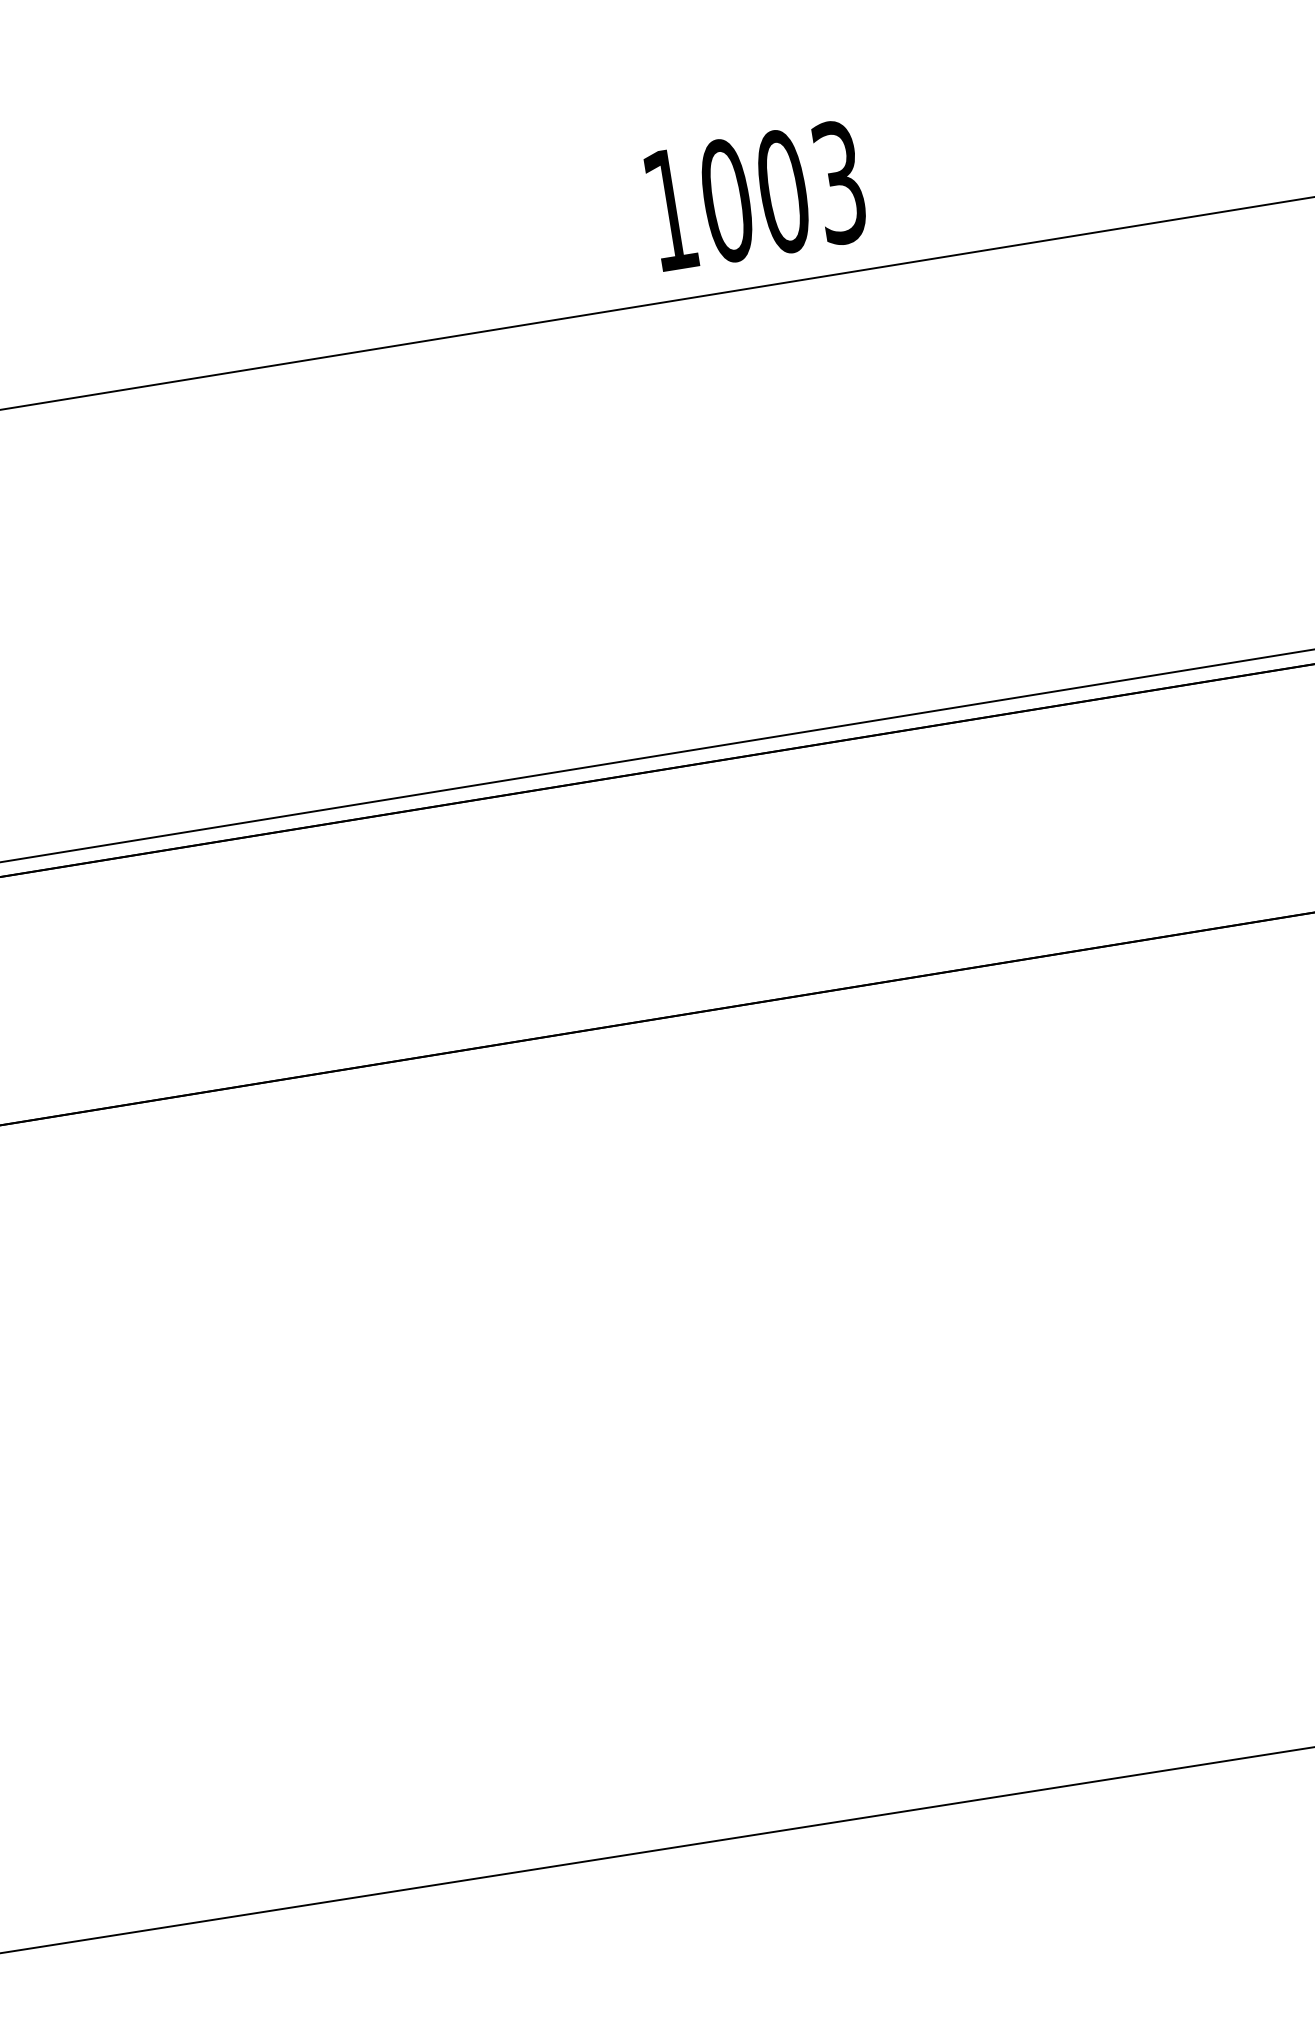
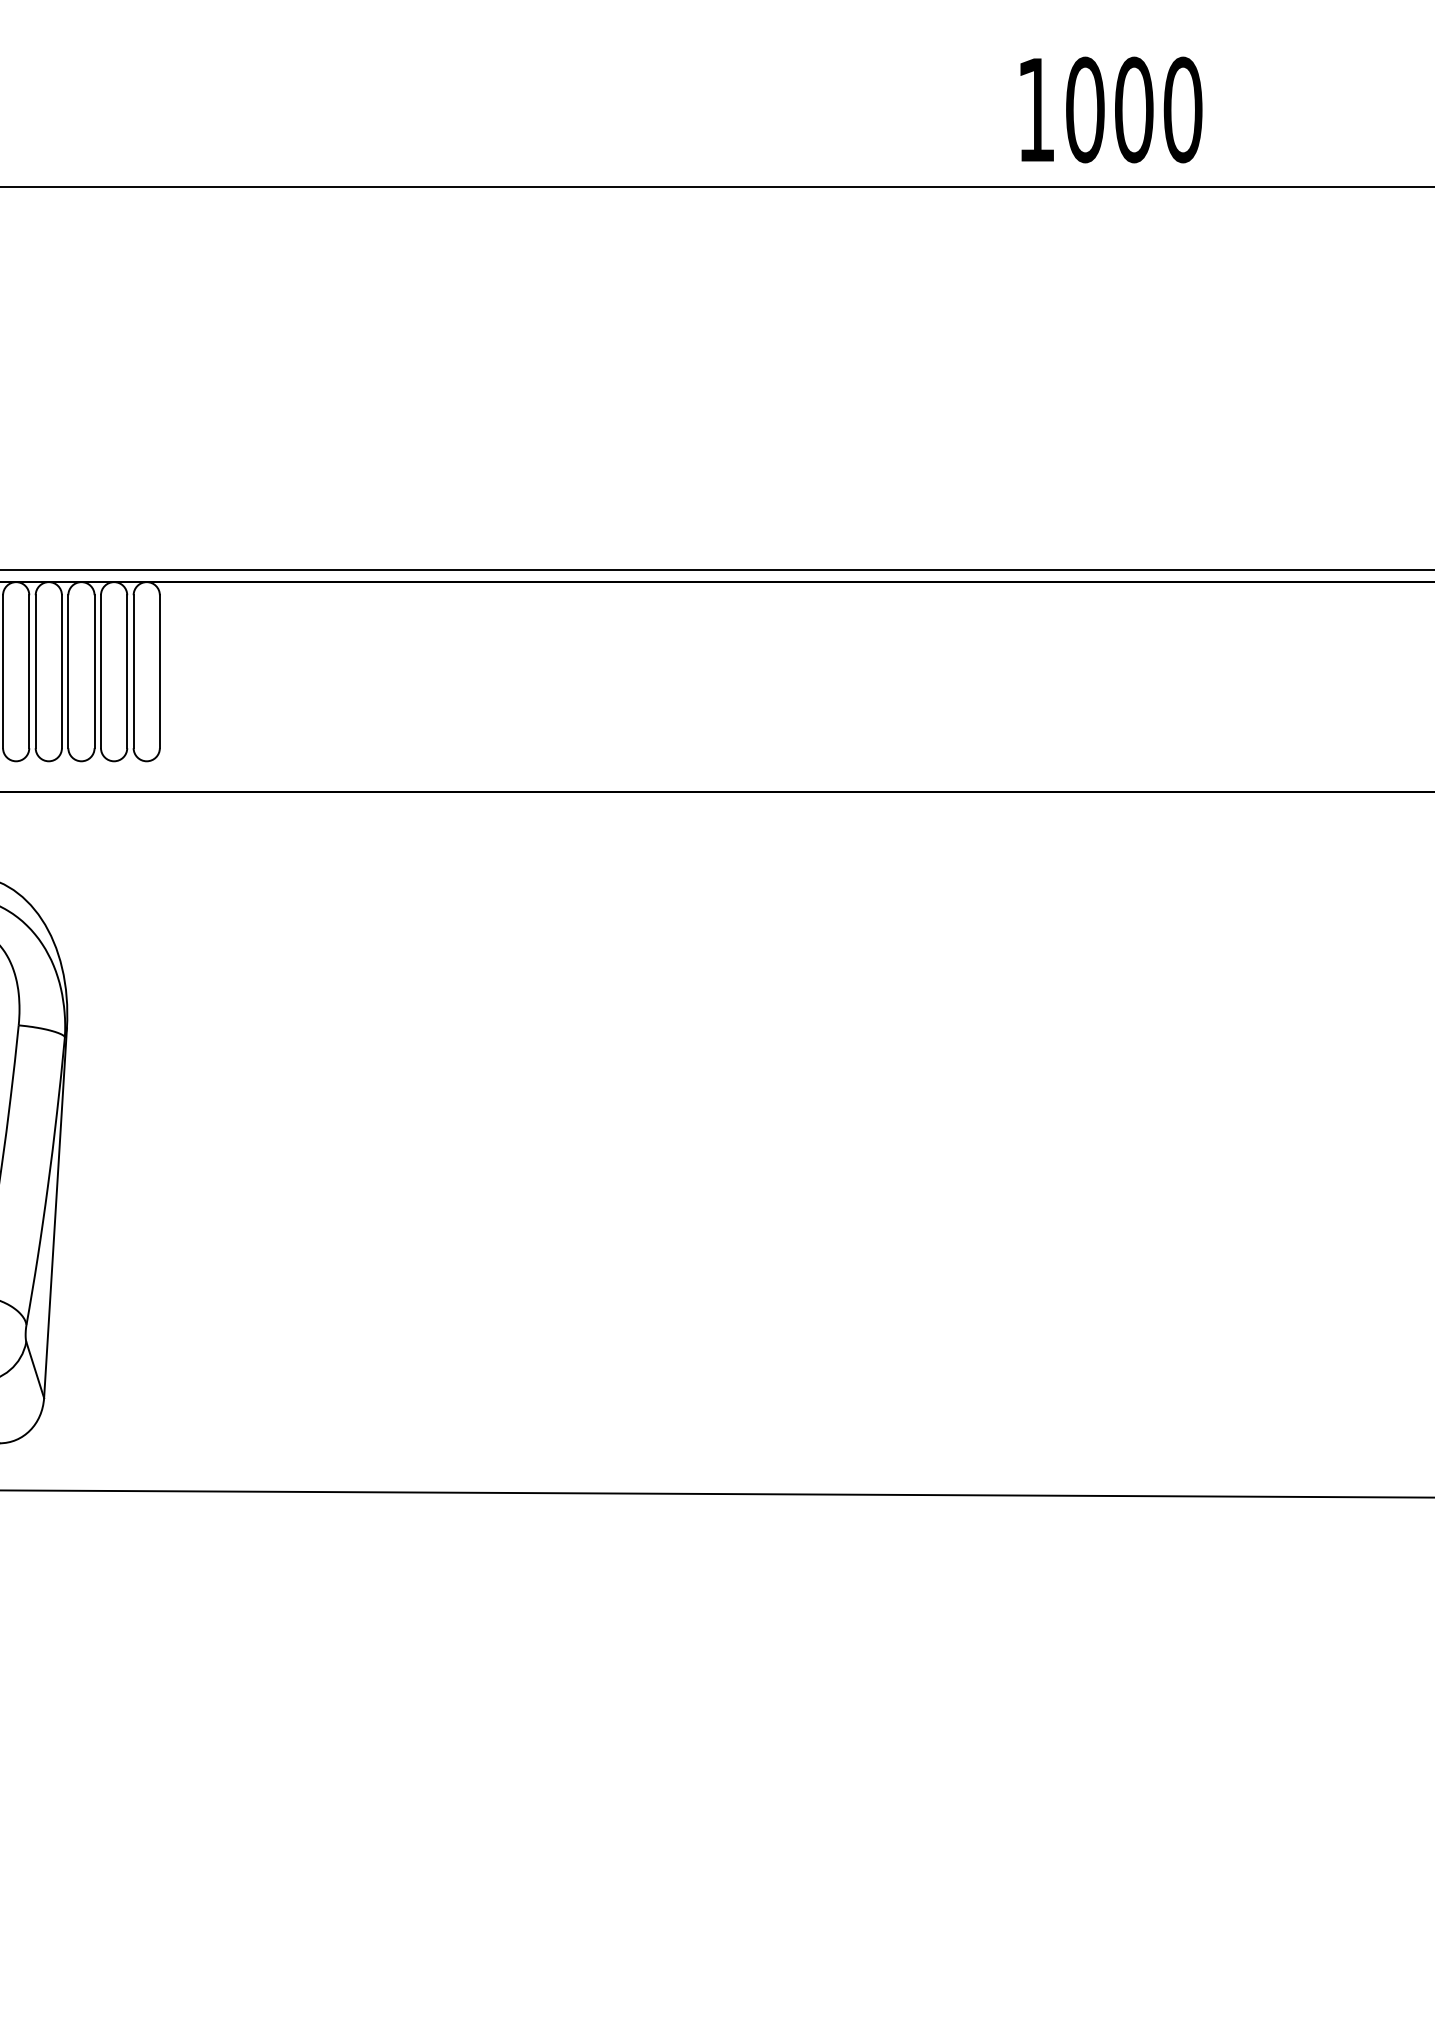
text: (838, 182) -> (1182, 109), 1003 -> 1000

